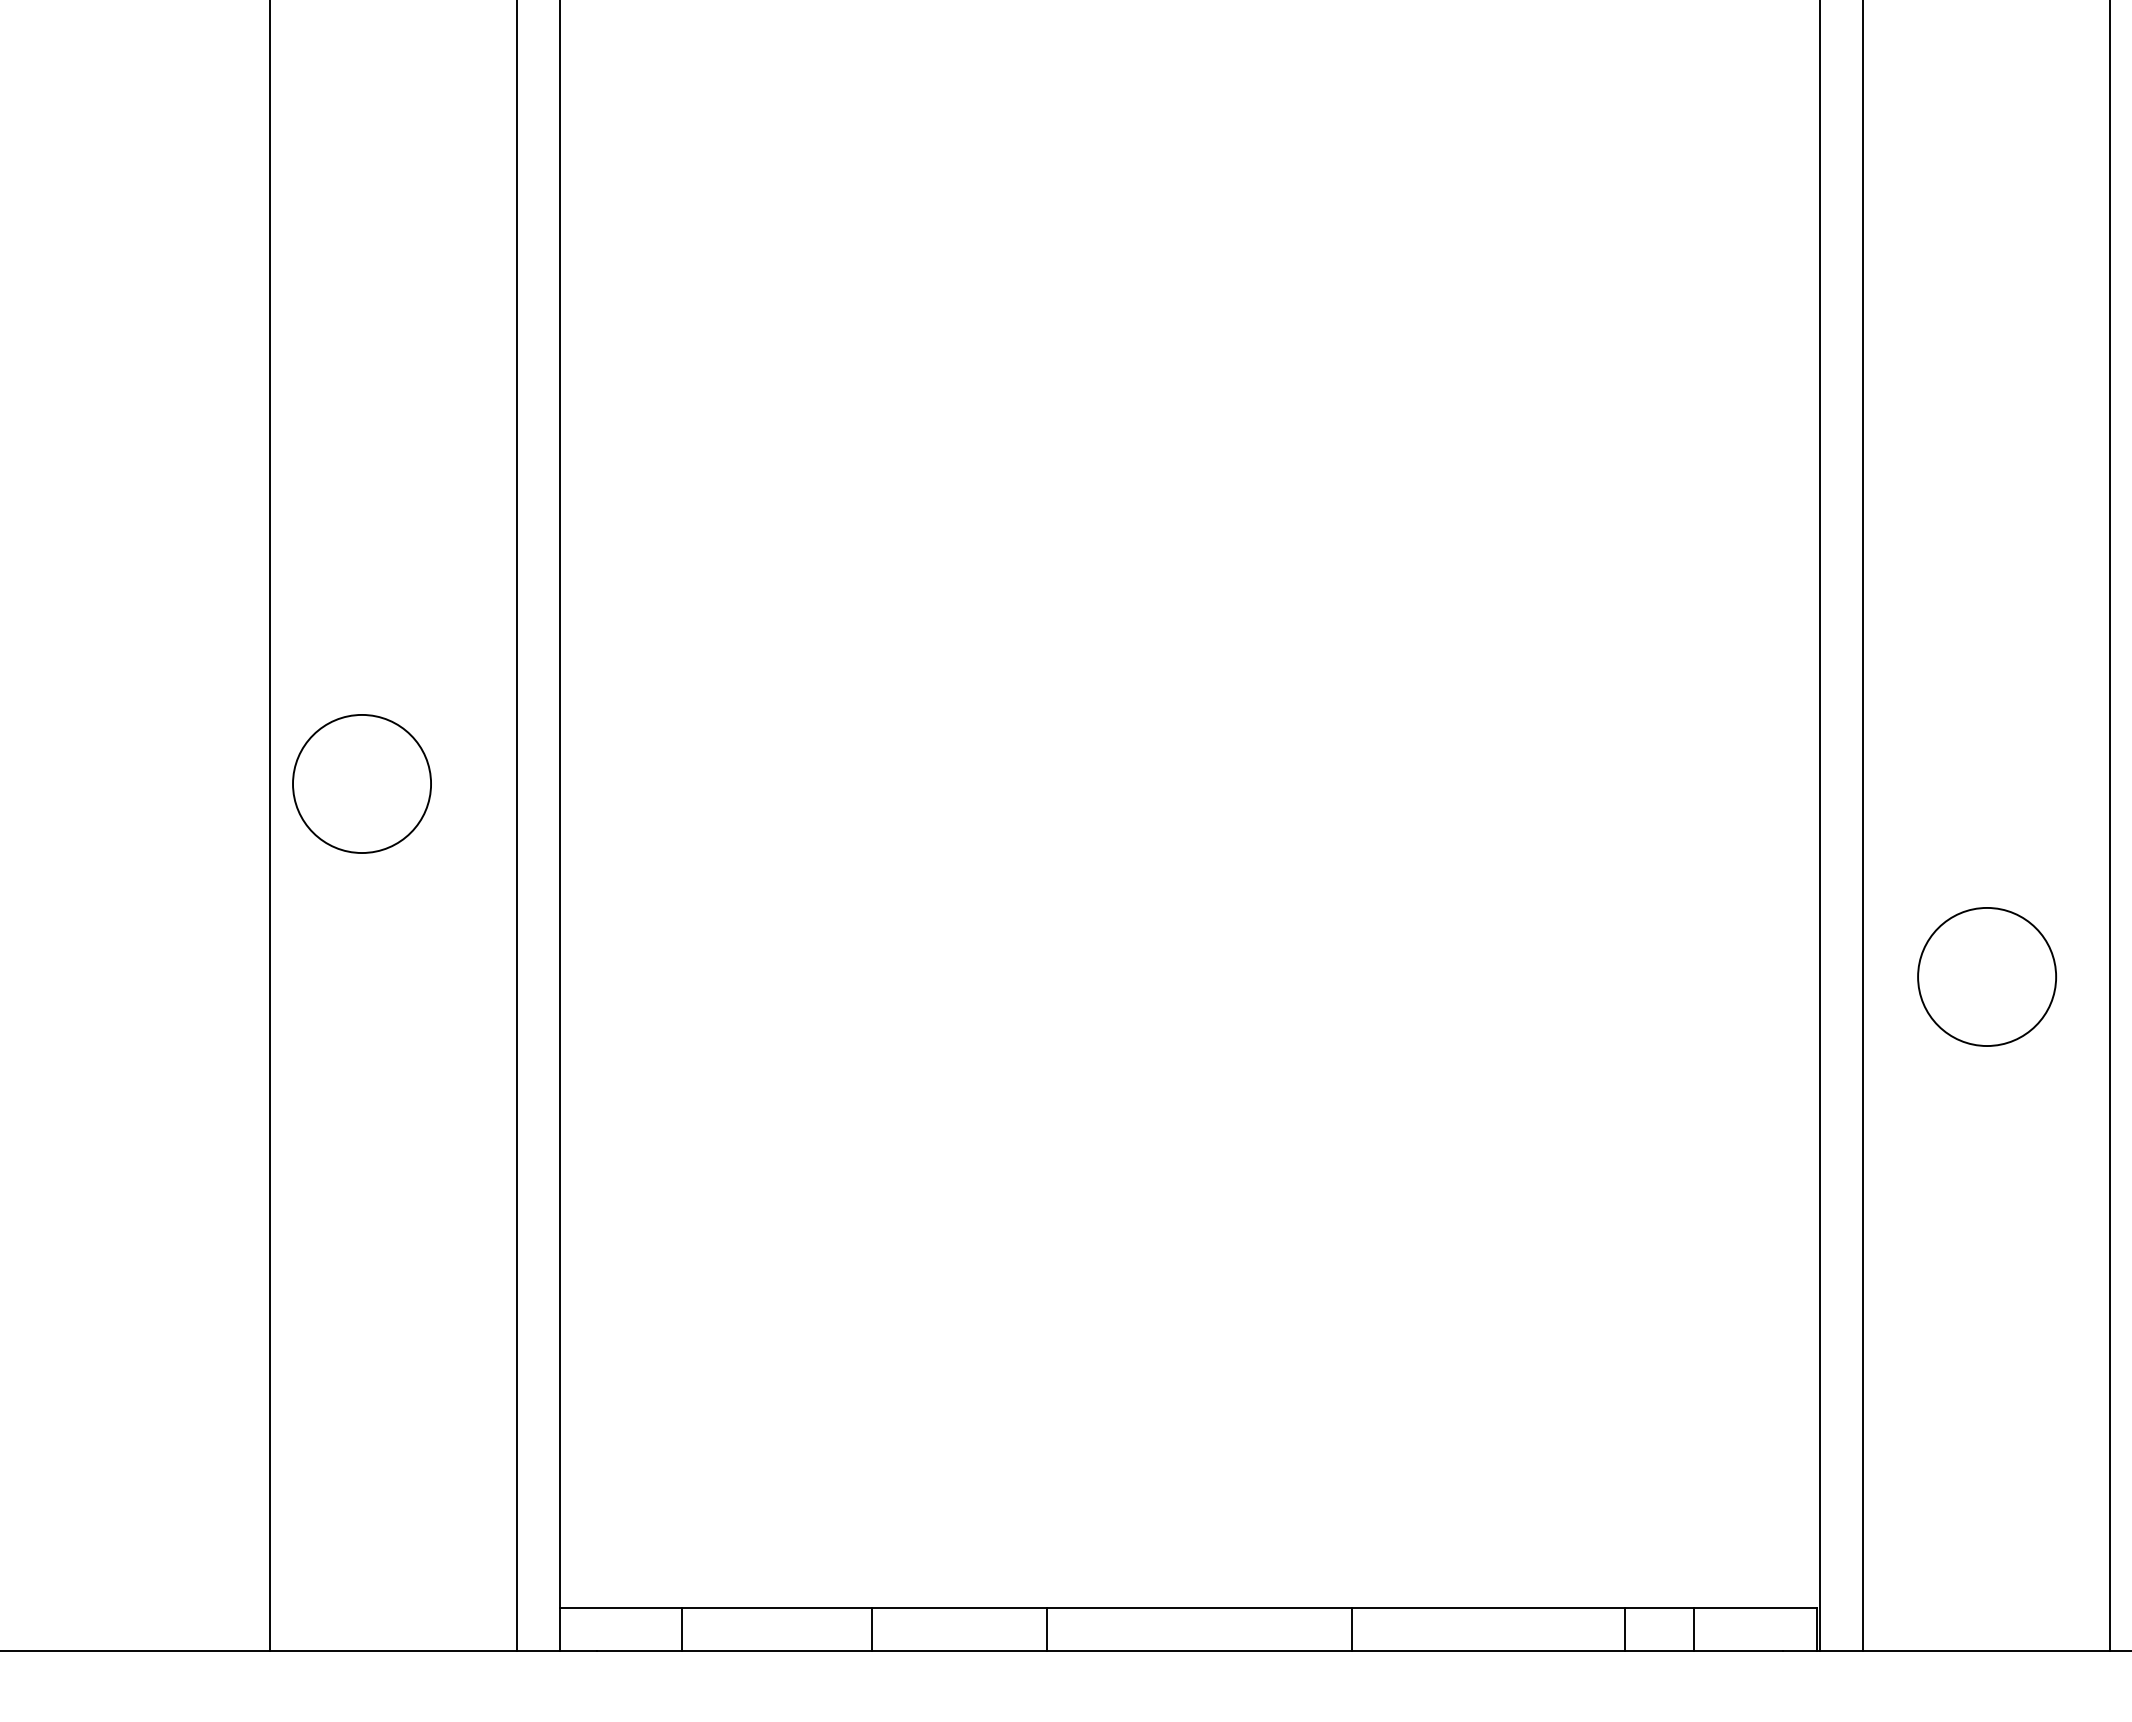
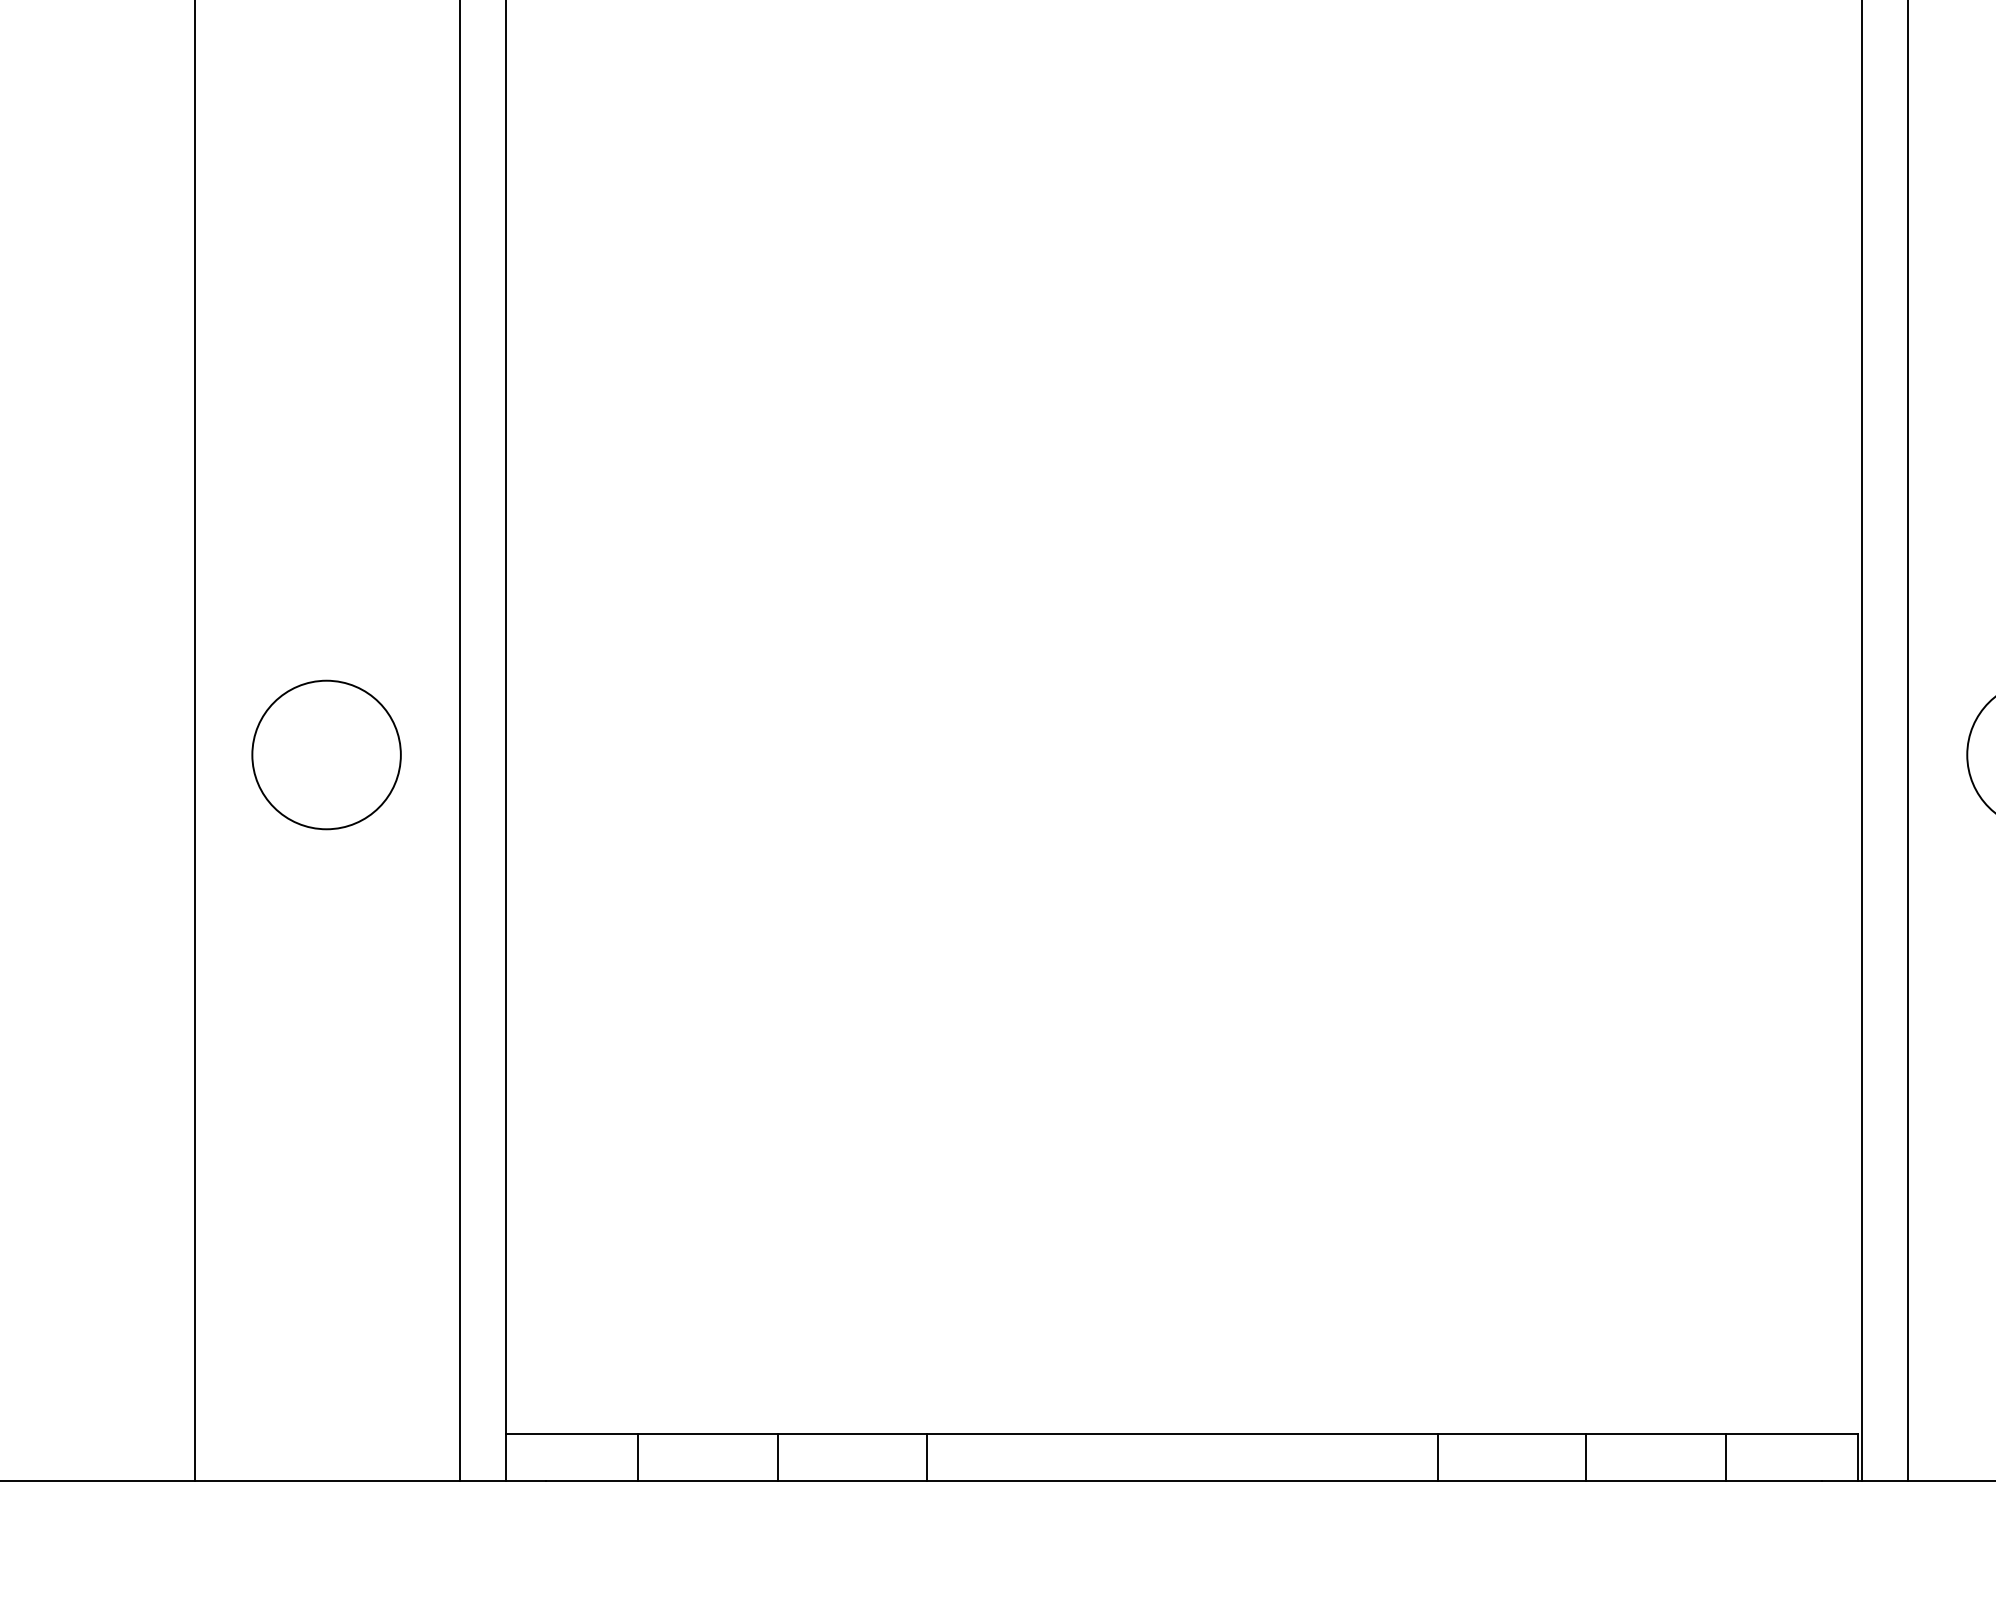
circle: (361, 783) -> (326, 754), moved
line: (871, 1629) -> (777, 1456), moved
line: (1046, 1629) -> (926, 1456), moved
line: (1351, 1629) -> (1437, 1456), moved
line: (1624, 1629) -> (1585, 1456), moved

